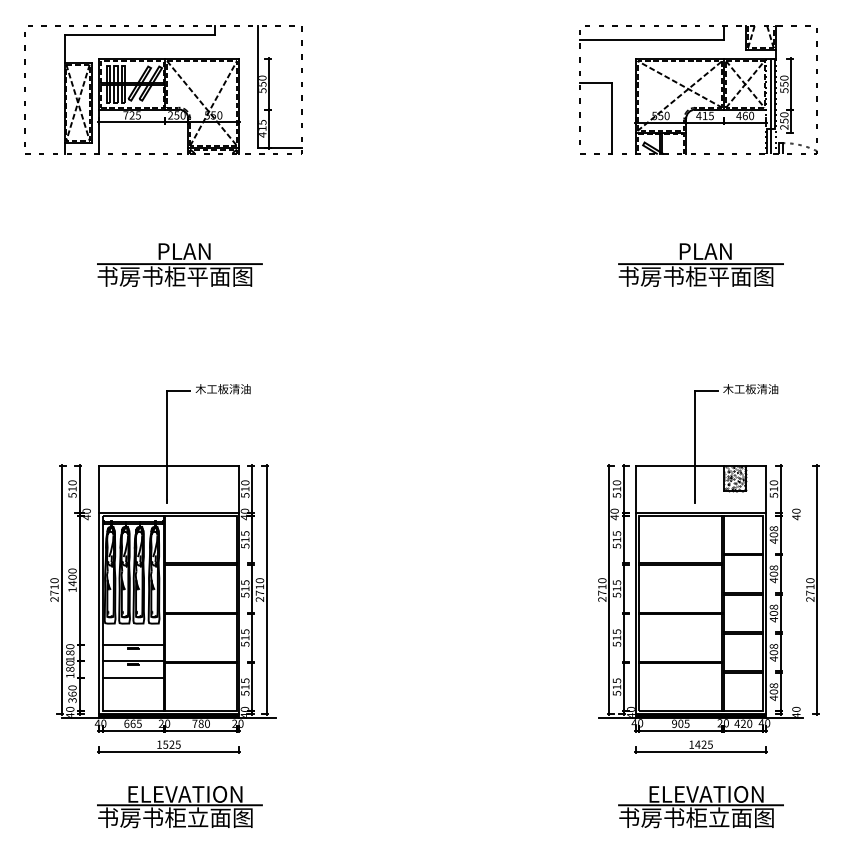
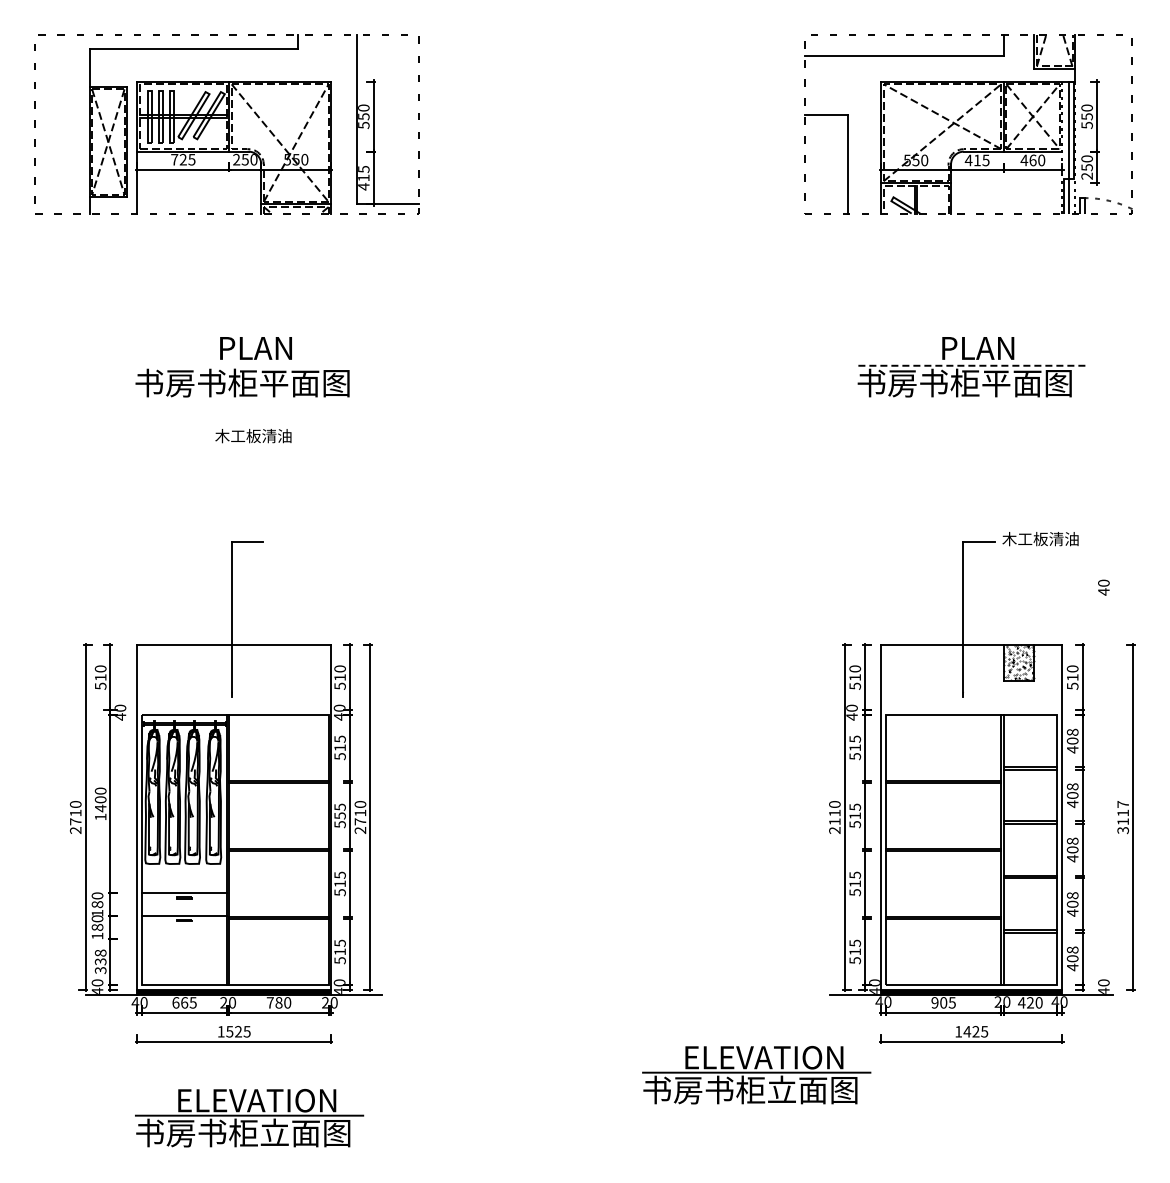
line: (179, 263) -> (249, 365), removed
line: (700, 263) -> (971, 365), solid -> dashed
text: (223, 389) -> (253, 436), moved
line: (169, 512) -> (234, 710), removed
line: (700, 512) -> (971, 710), removed
text: (796, 514) -> (1103, 587), moved
text: (244, 588) -> (339, 815), 515 -> 555
text: (810, 590) -> (1123, 817), 2710 -> 3117
text: (602, 592) -> (834, 821), 2710 -> 2110
line: (132, 677) -> (184, 938), removed
text: (72, 691) -> (100, 957), 360 -> 338
part: (700, 807) -> (756, 1075), moved

